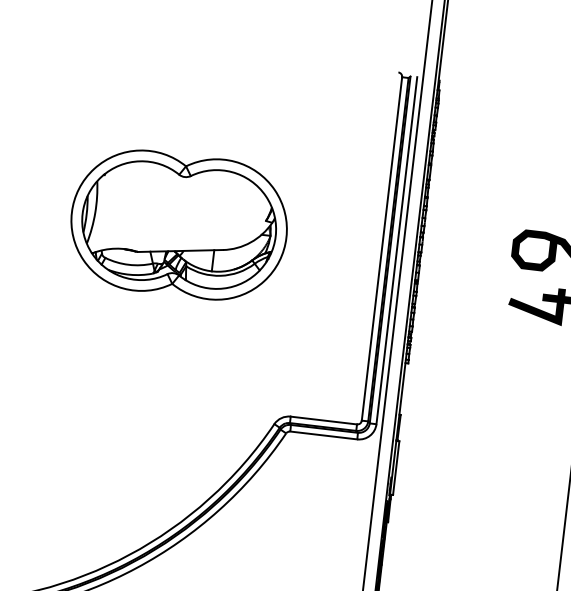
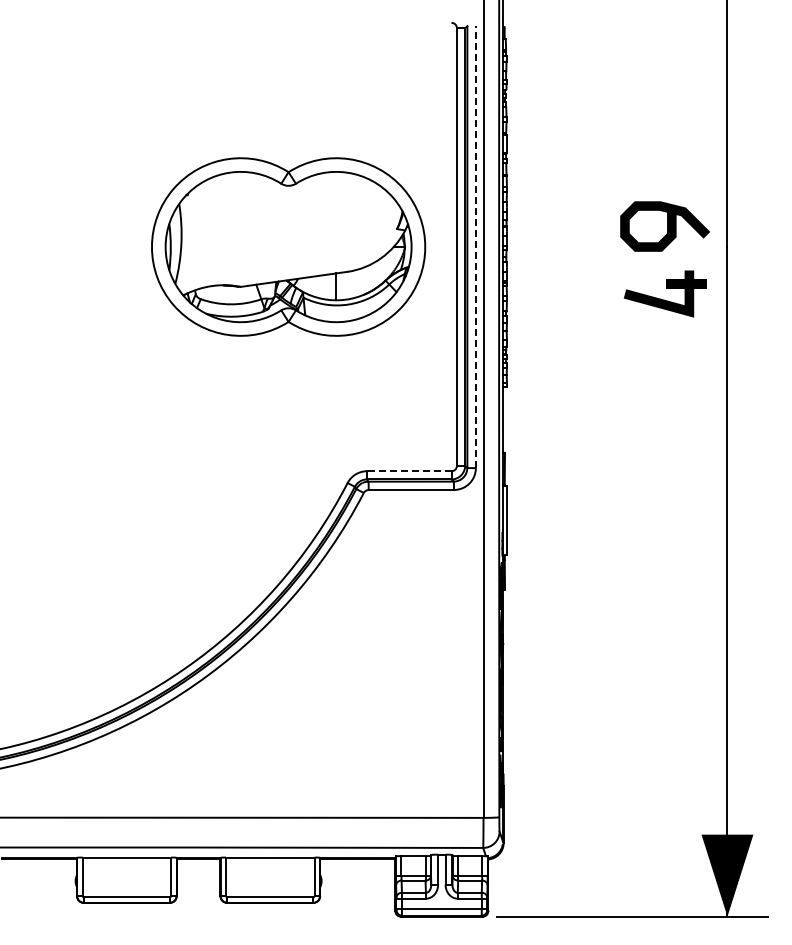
part: (179, 224) -> (288, 246), moved
line: (396, 250) -> (475, 246), solid -> dashed
line: (323, 420) -> (408, 471), solid -> dashed

